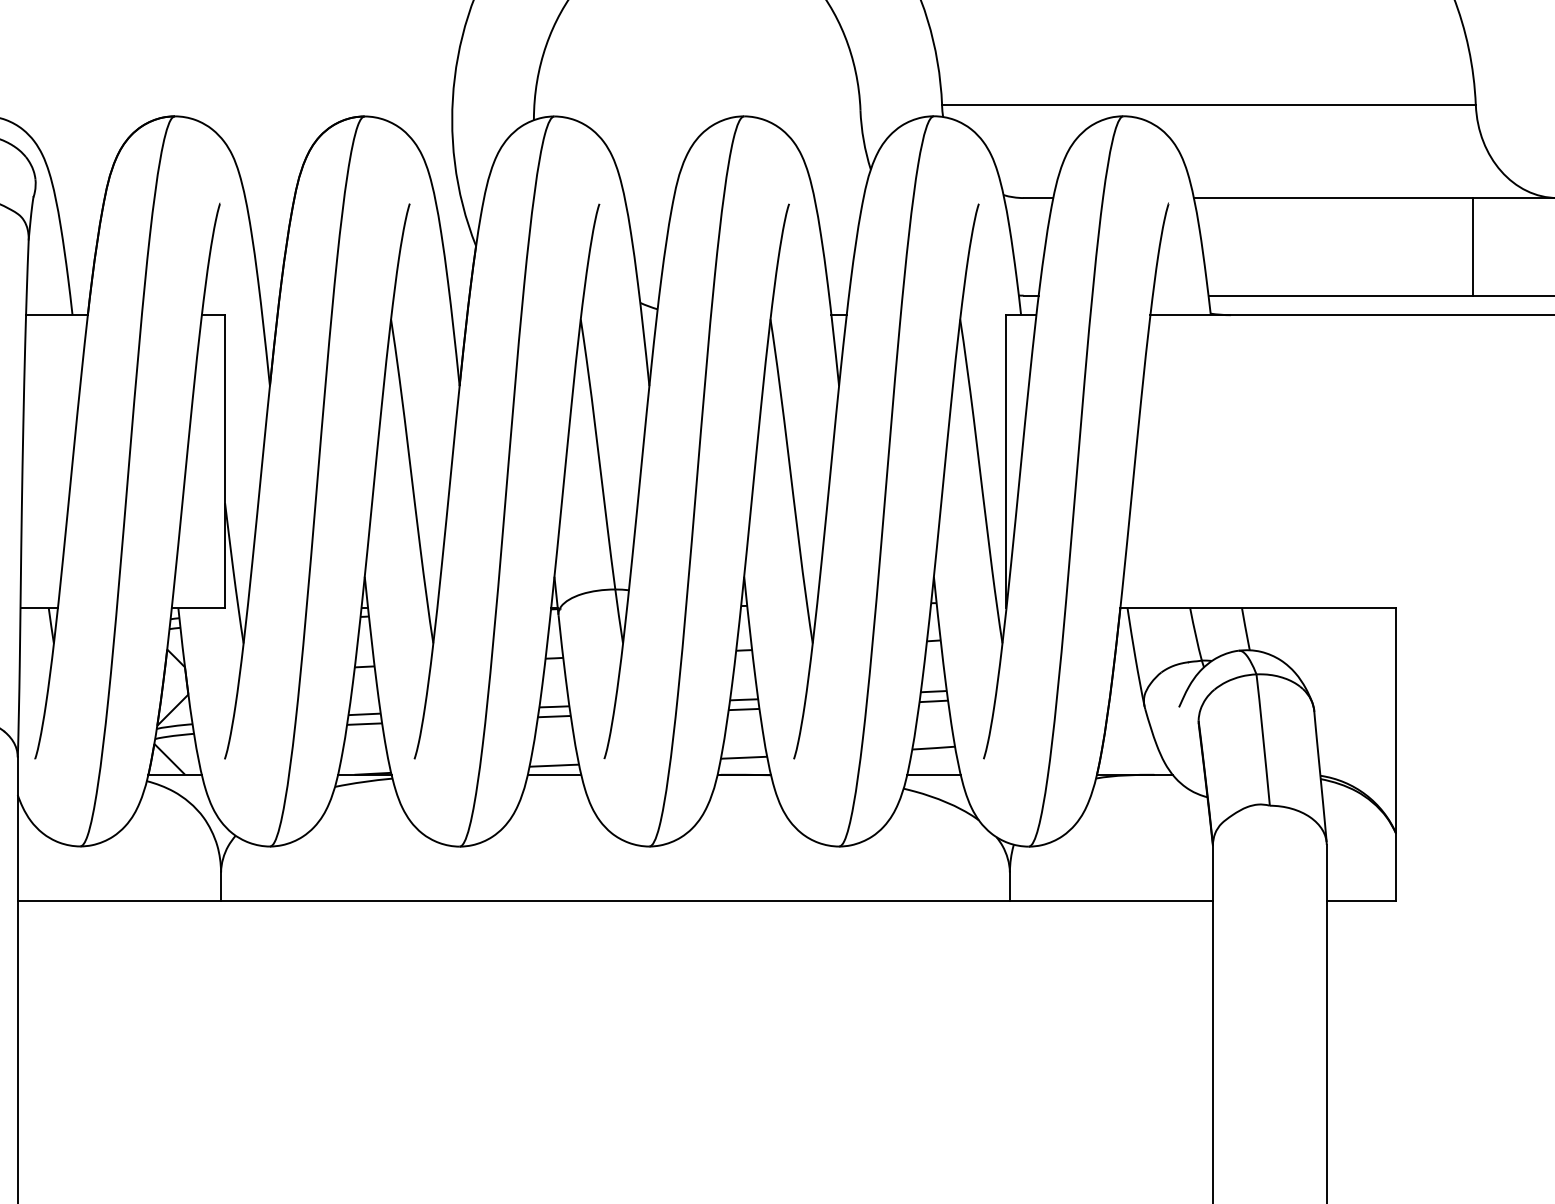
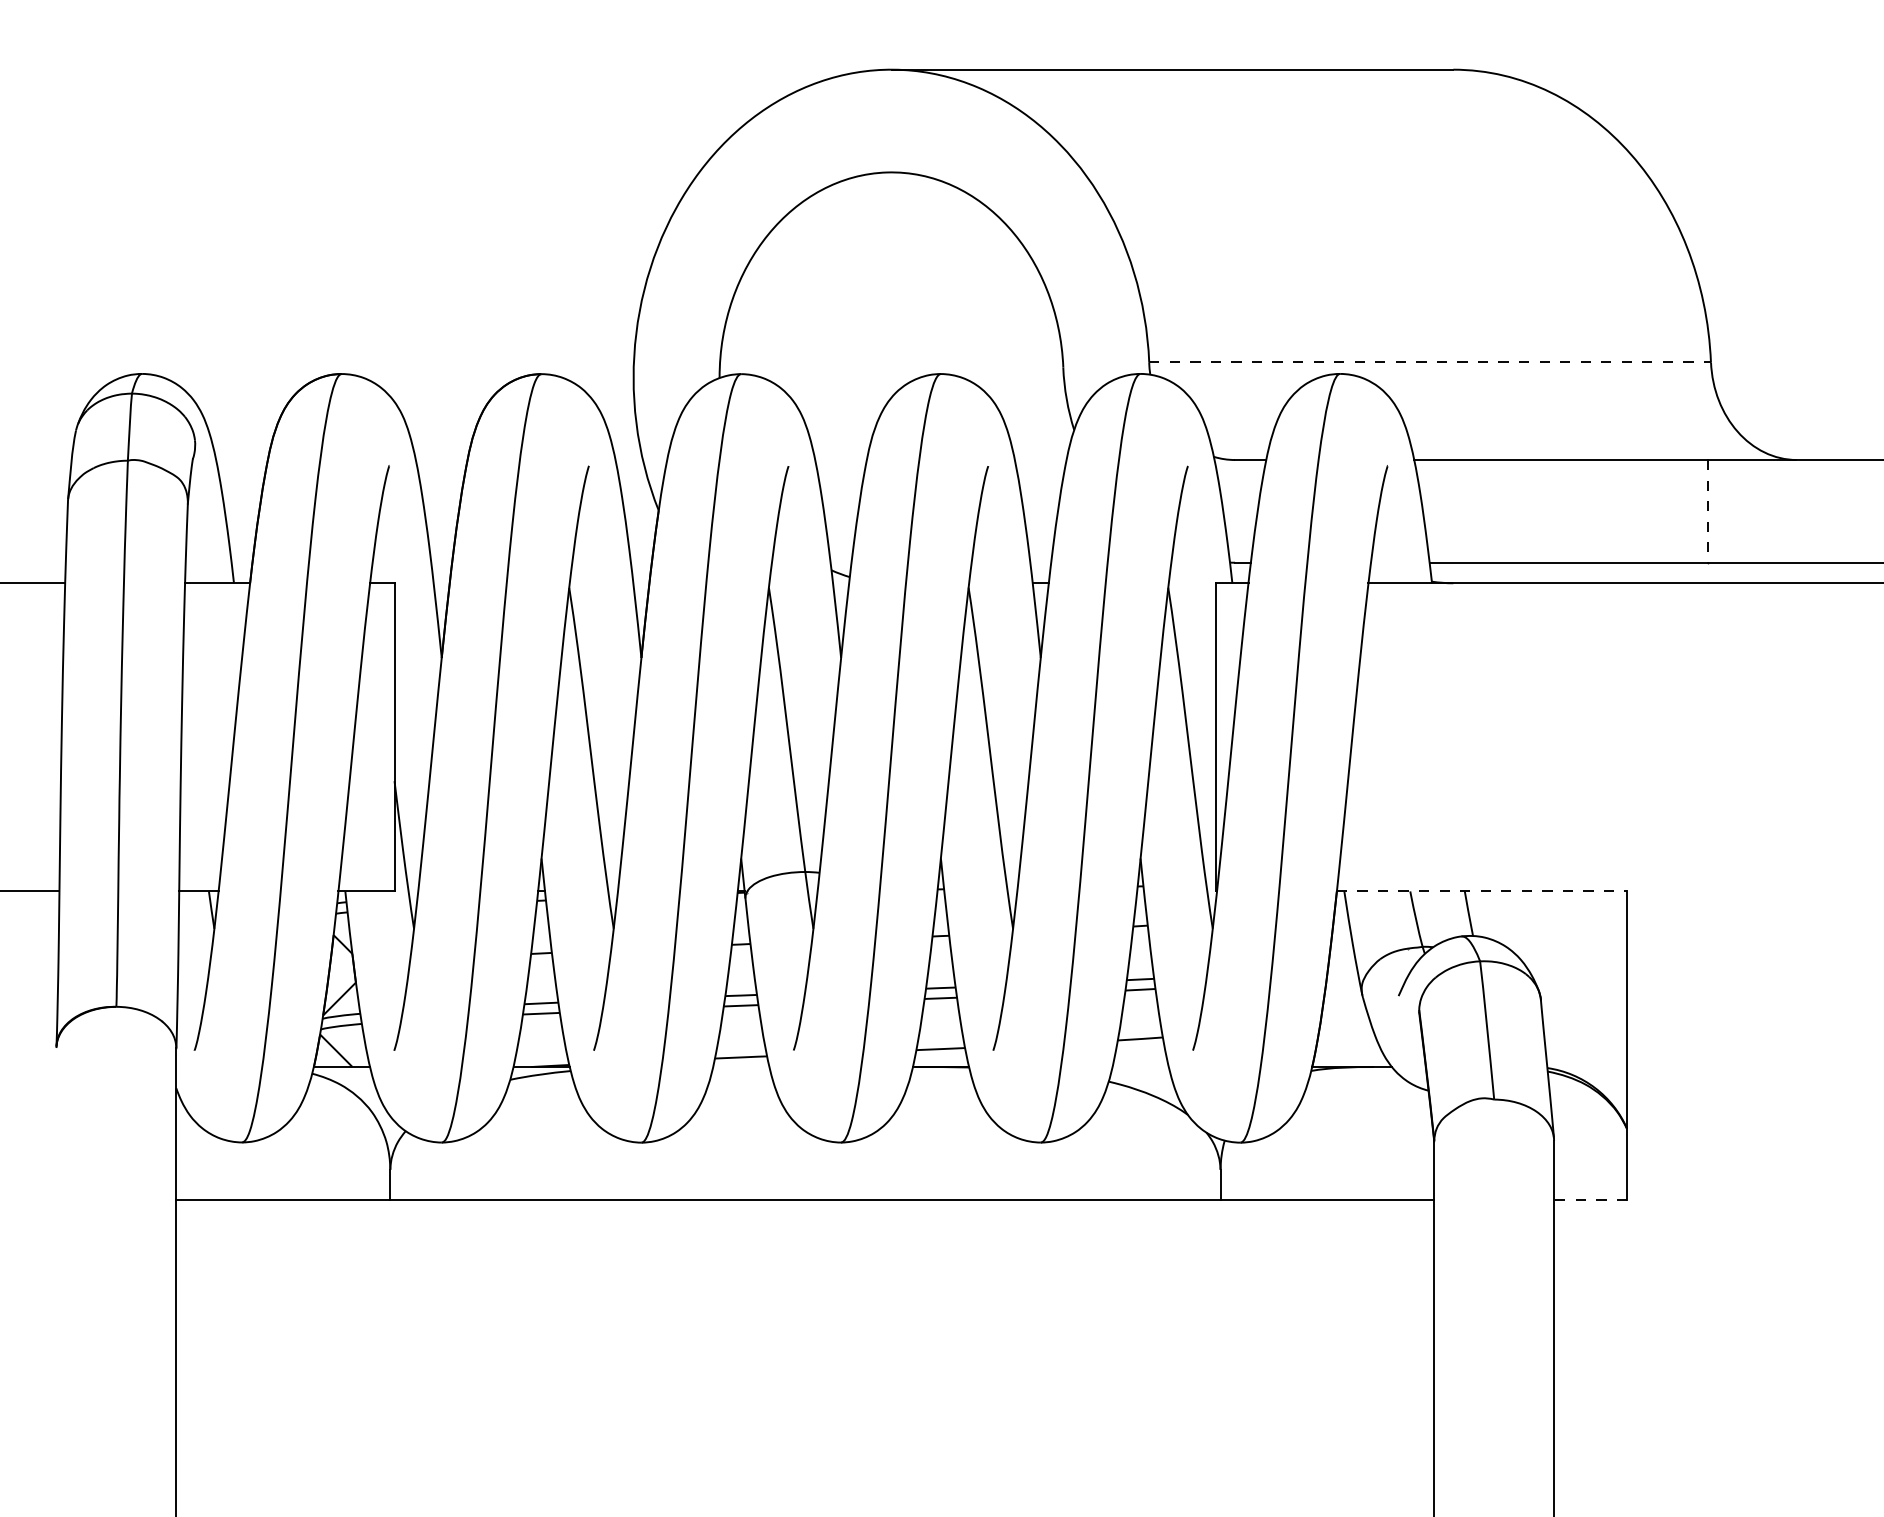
line: (1209, 105) -> (1430, 362), solid -> dashed
line: (1473, 246) -> (1708, 511), solid -> dashed
line: (1258, 608) -> (1482, 891), solid -> dashed
line: (554, 775) -> (741, 1067), removed
line: (933, 775) -> (1140, 1067), removed
line: (1361, 900) -> (1590, 1199), solid -> dashed

